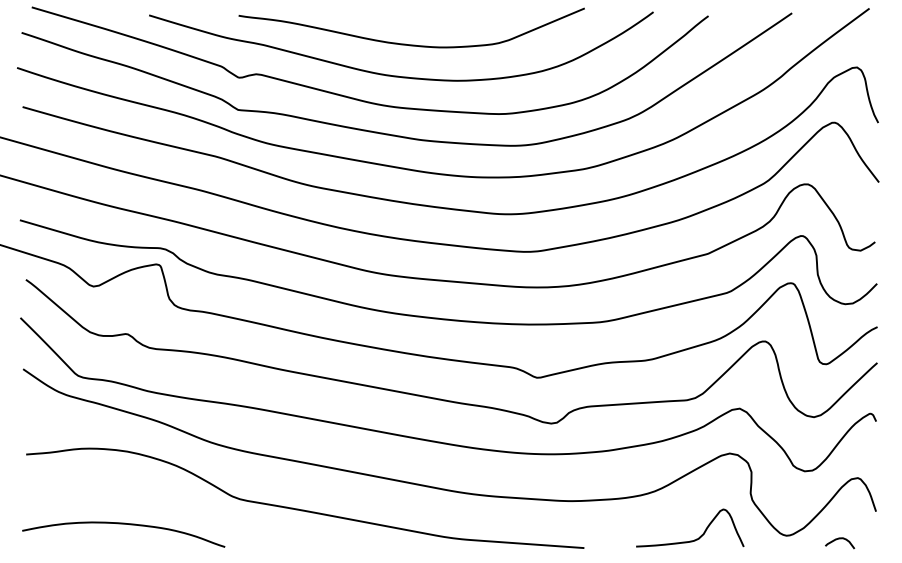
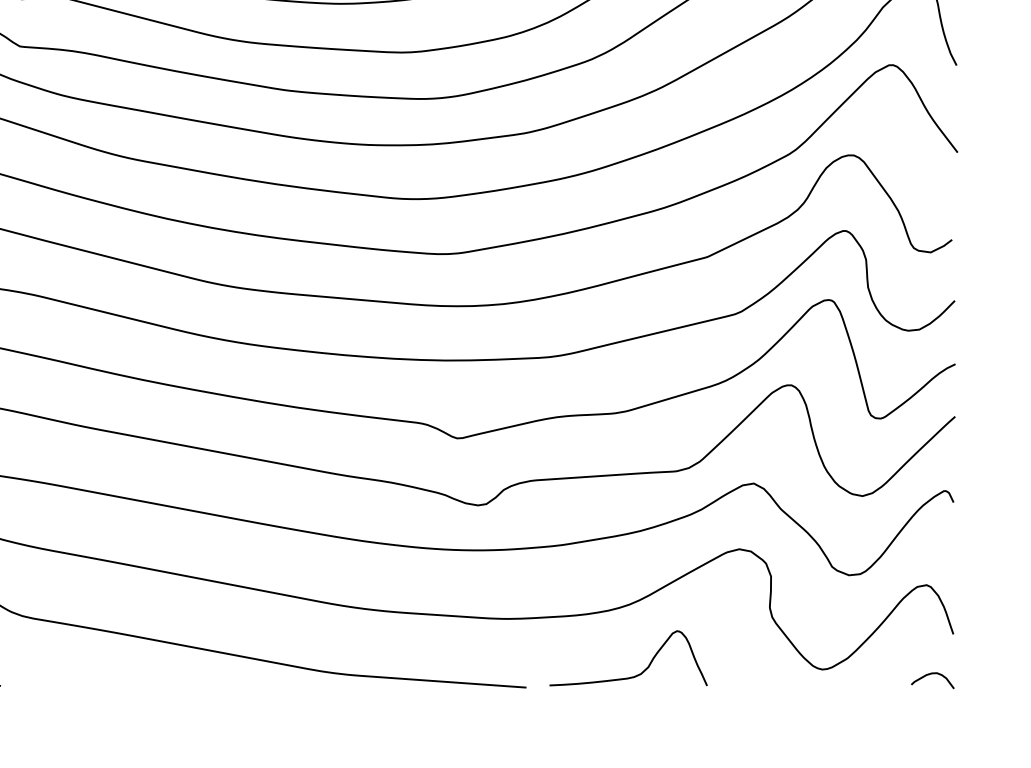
curve: (696, 538) -> (637, 673), moved
curve: (840, 539) -> (933, 675), moved

